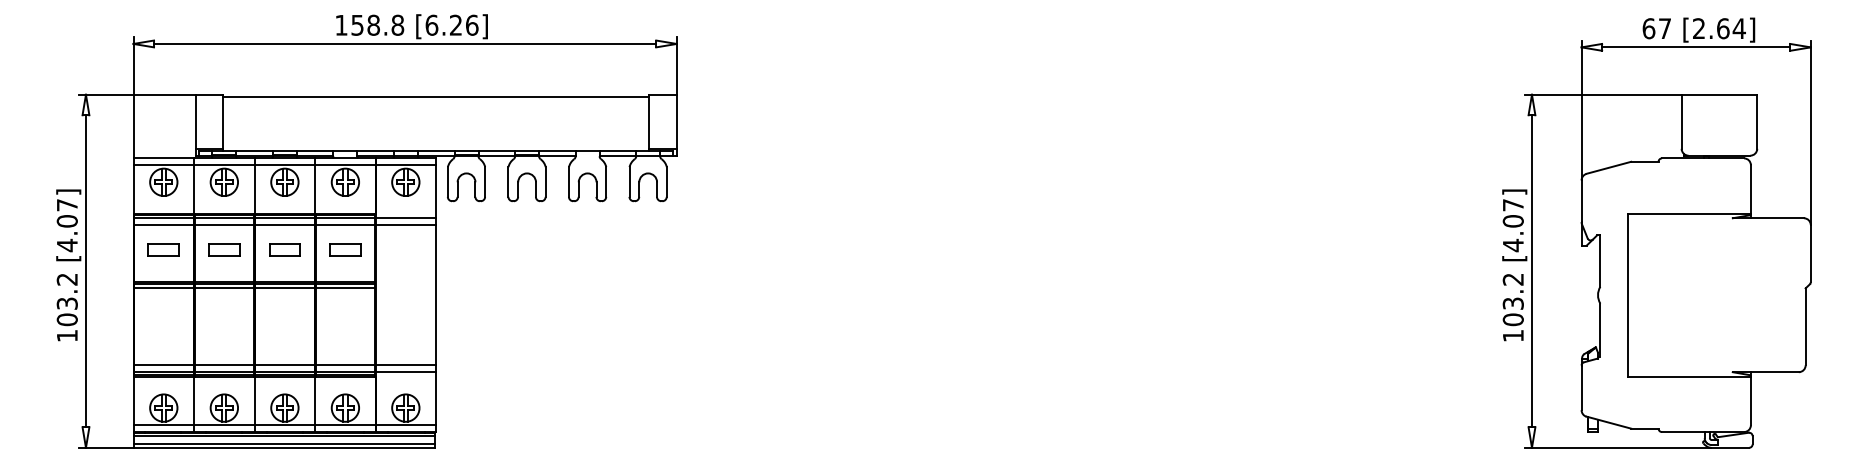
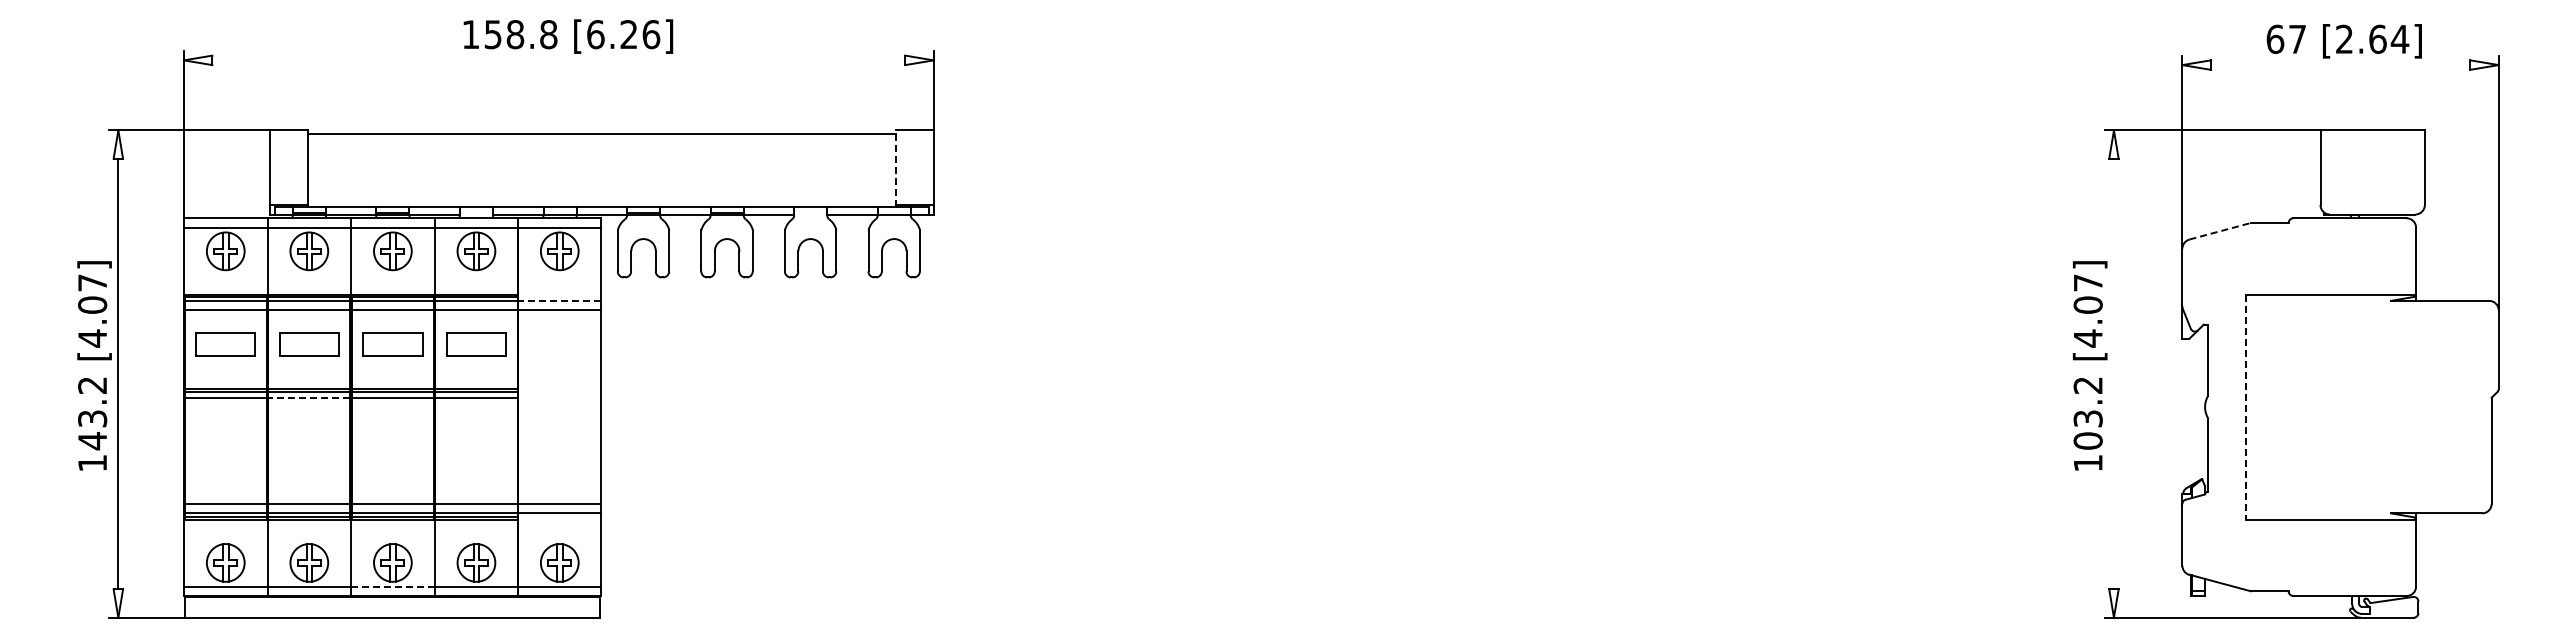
line: (404, 44) -> (558, 60), removed
line: (1696, 47) -> (2340, 65), removed
line: (649, 122) -> (895, 168), solid -> dashed
line: (1609, 167) -> (2220, 231), solid -> dashed
line: (405, 217) -> (559, 300), solid -> dashed
part: (163, 249) -> (225, 343), size x1.4
part: (224, 249) -> (309, 343), size x1.4
part: (284, 249) -> (392, 343), size x1.4
part: (345, 249) -> (476, 343), size x1.4
line: (1531, 270) -> (2113, 373), removed
line: (223, 288) -> (308, 397), solid -> dashed
line: (1628, 295) -> (2246, 407), solid -> dashed
text: (67, 319) -> (92, 440), 103.2 -> 143.2
line: (284, 425) -> (392, 586), solid -> dashed
line: (284, 436) -> (392, 601), removed
line: (284, 444) -> (392, 612), removed

